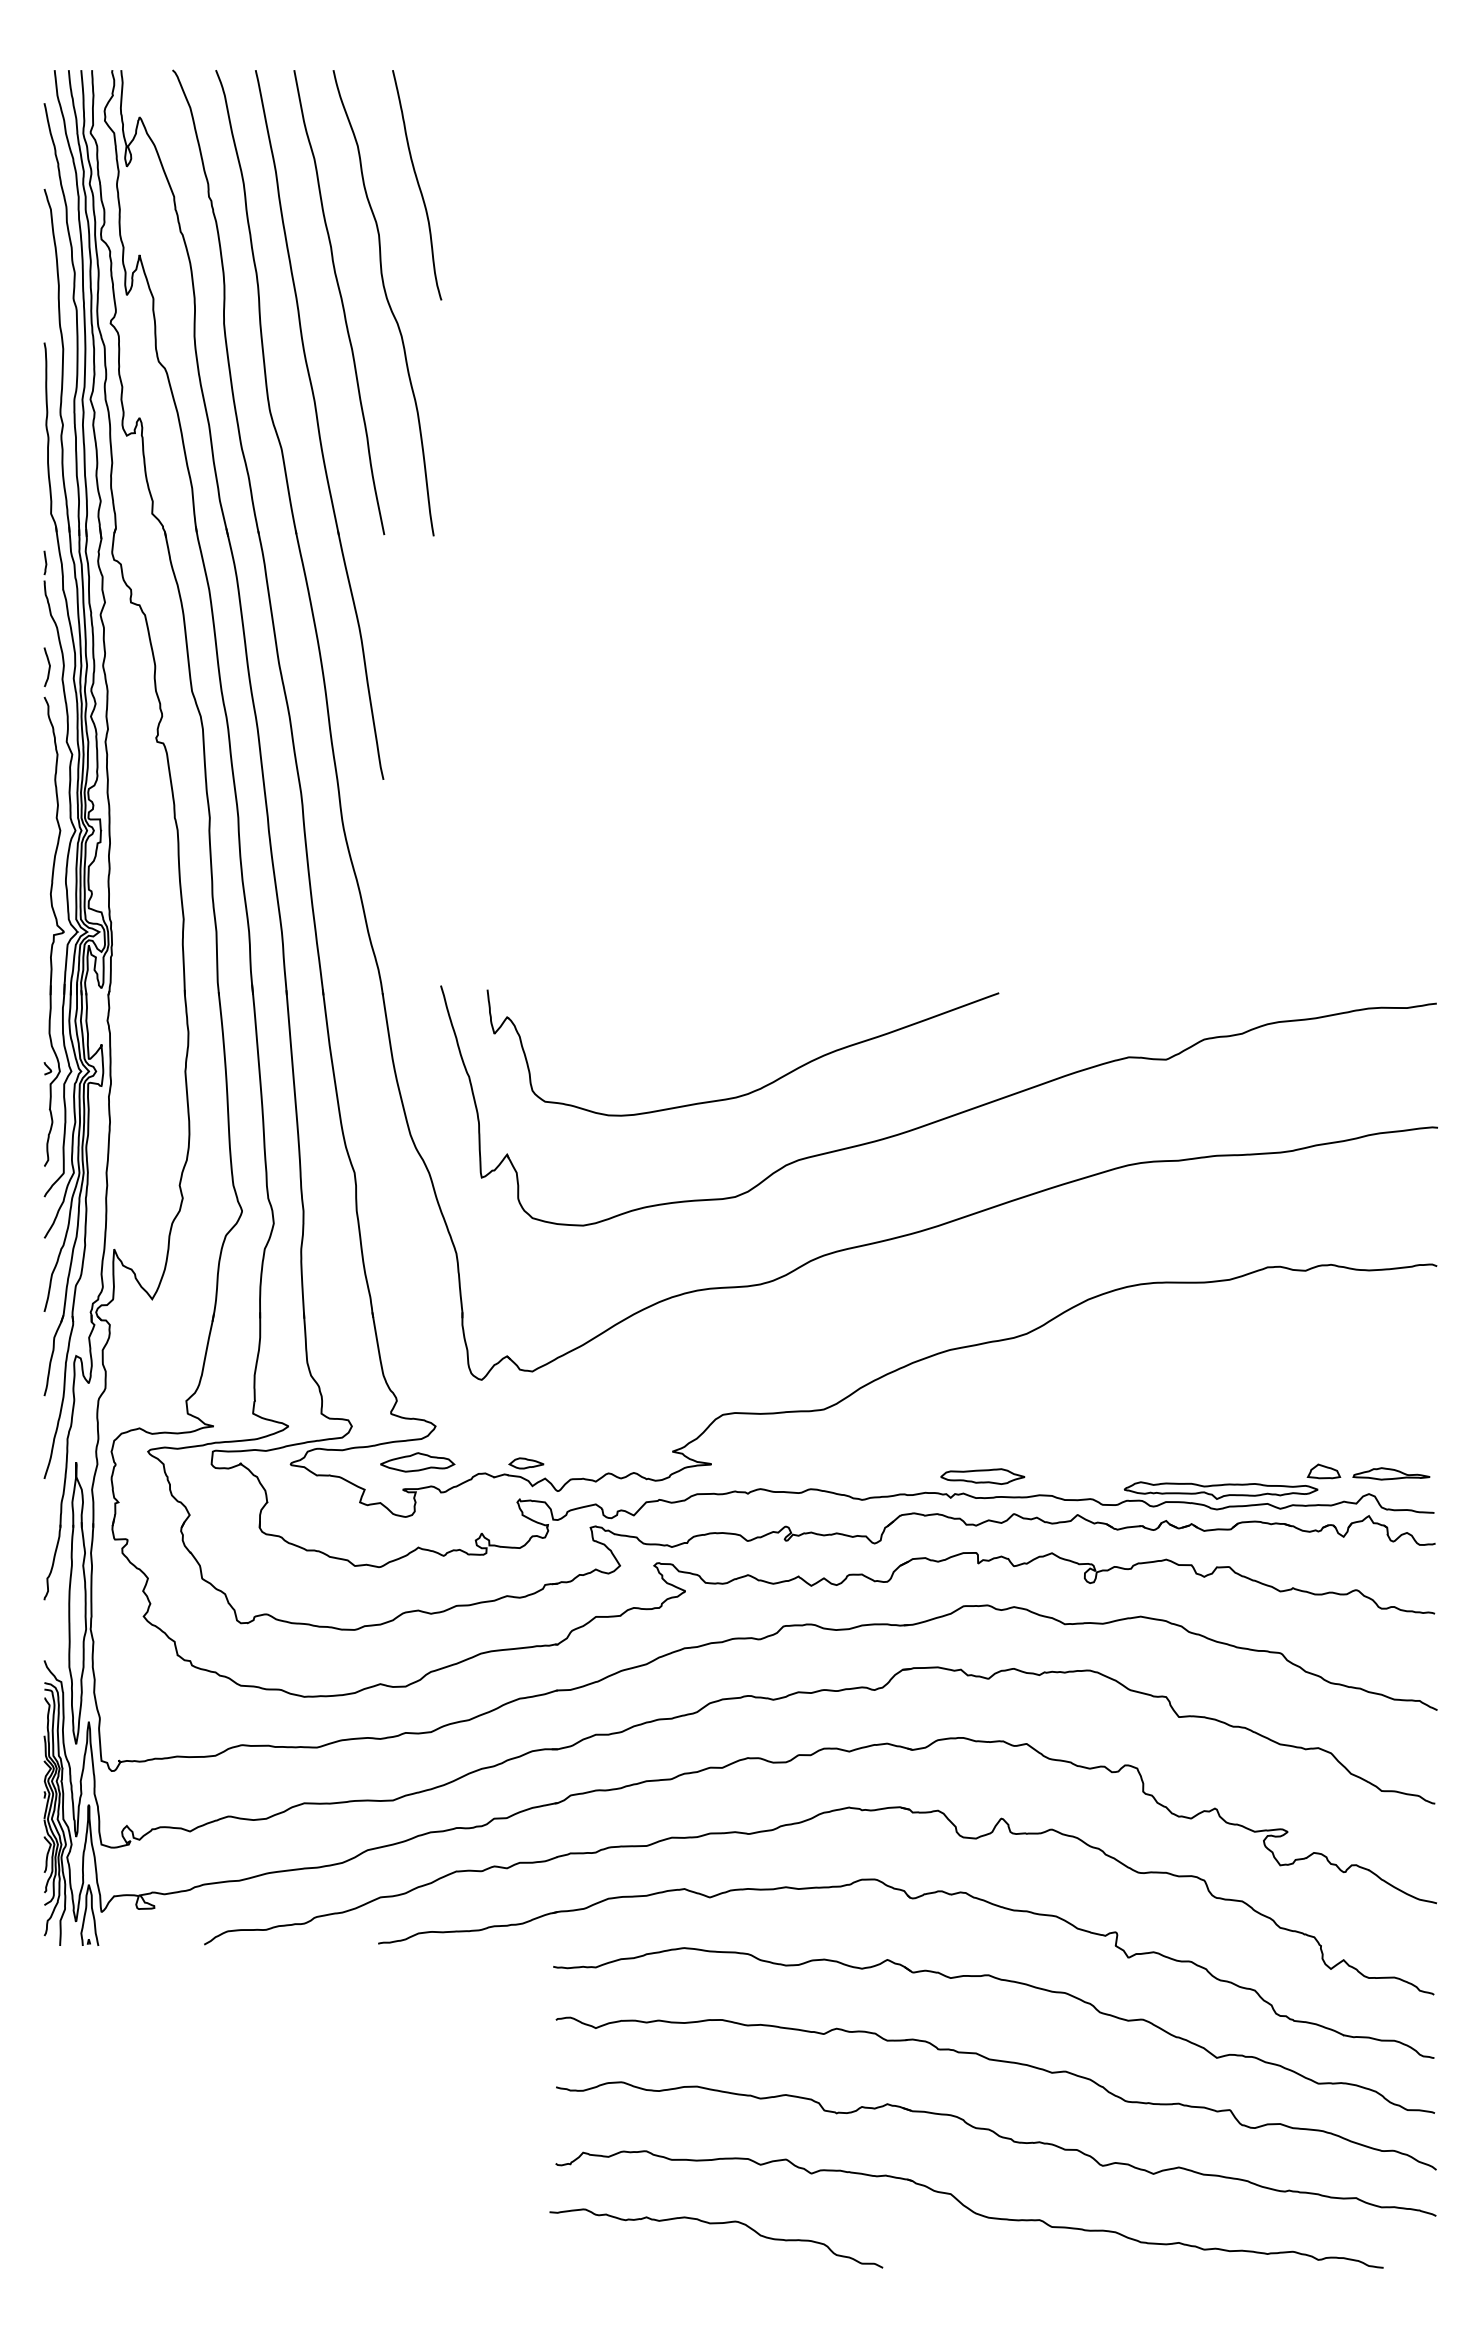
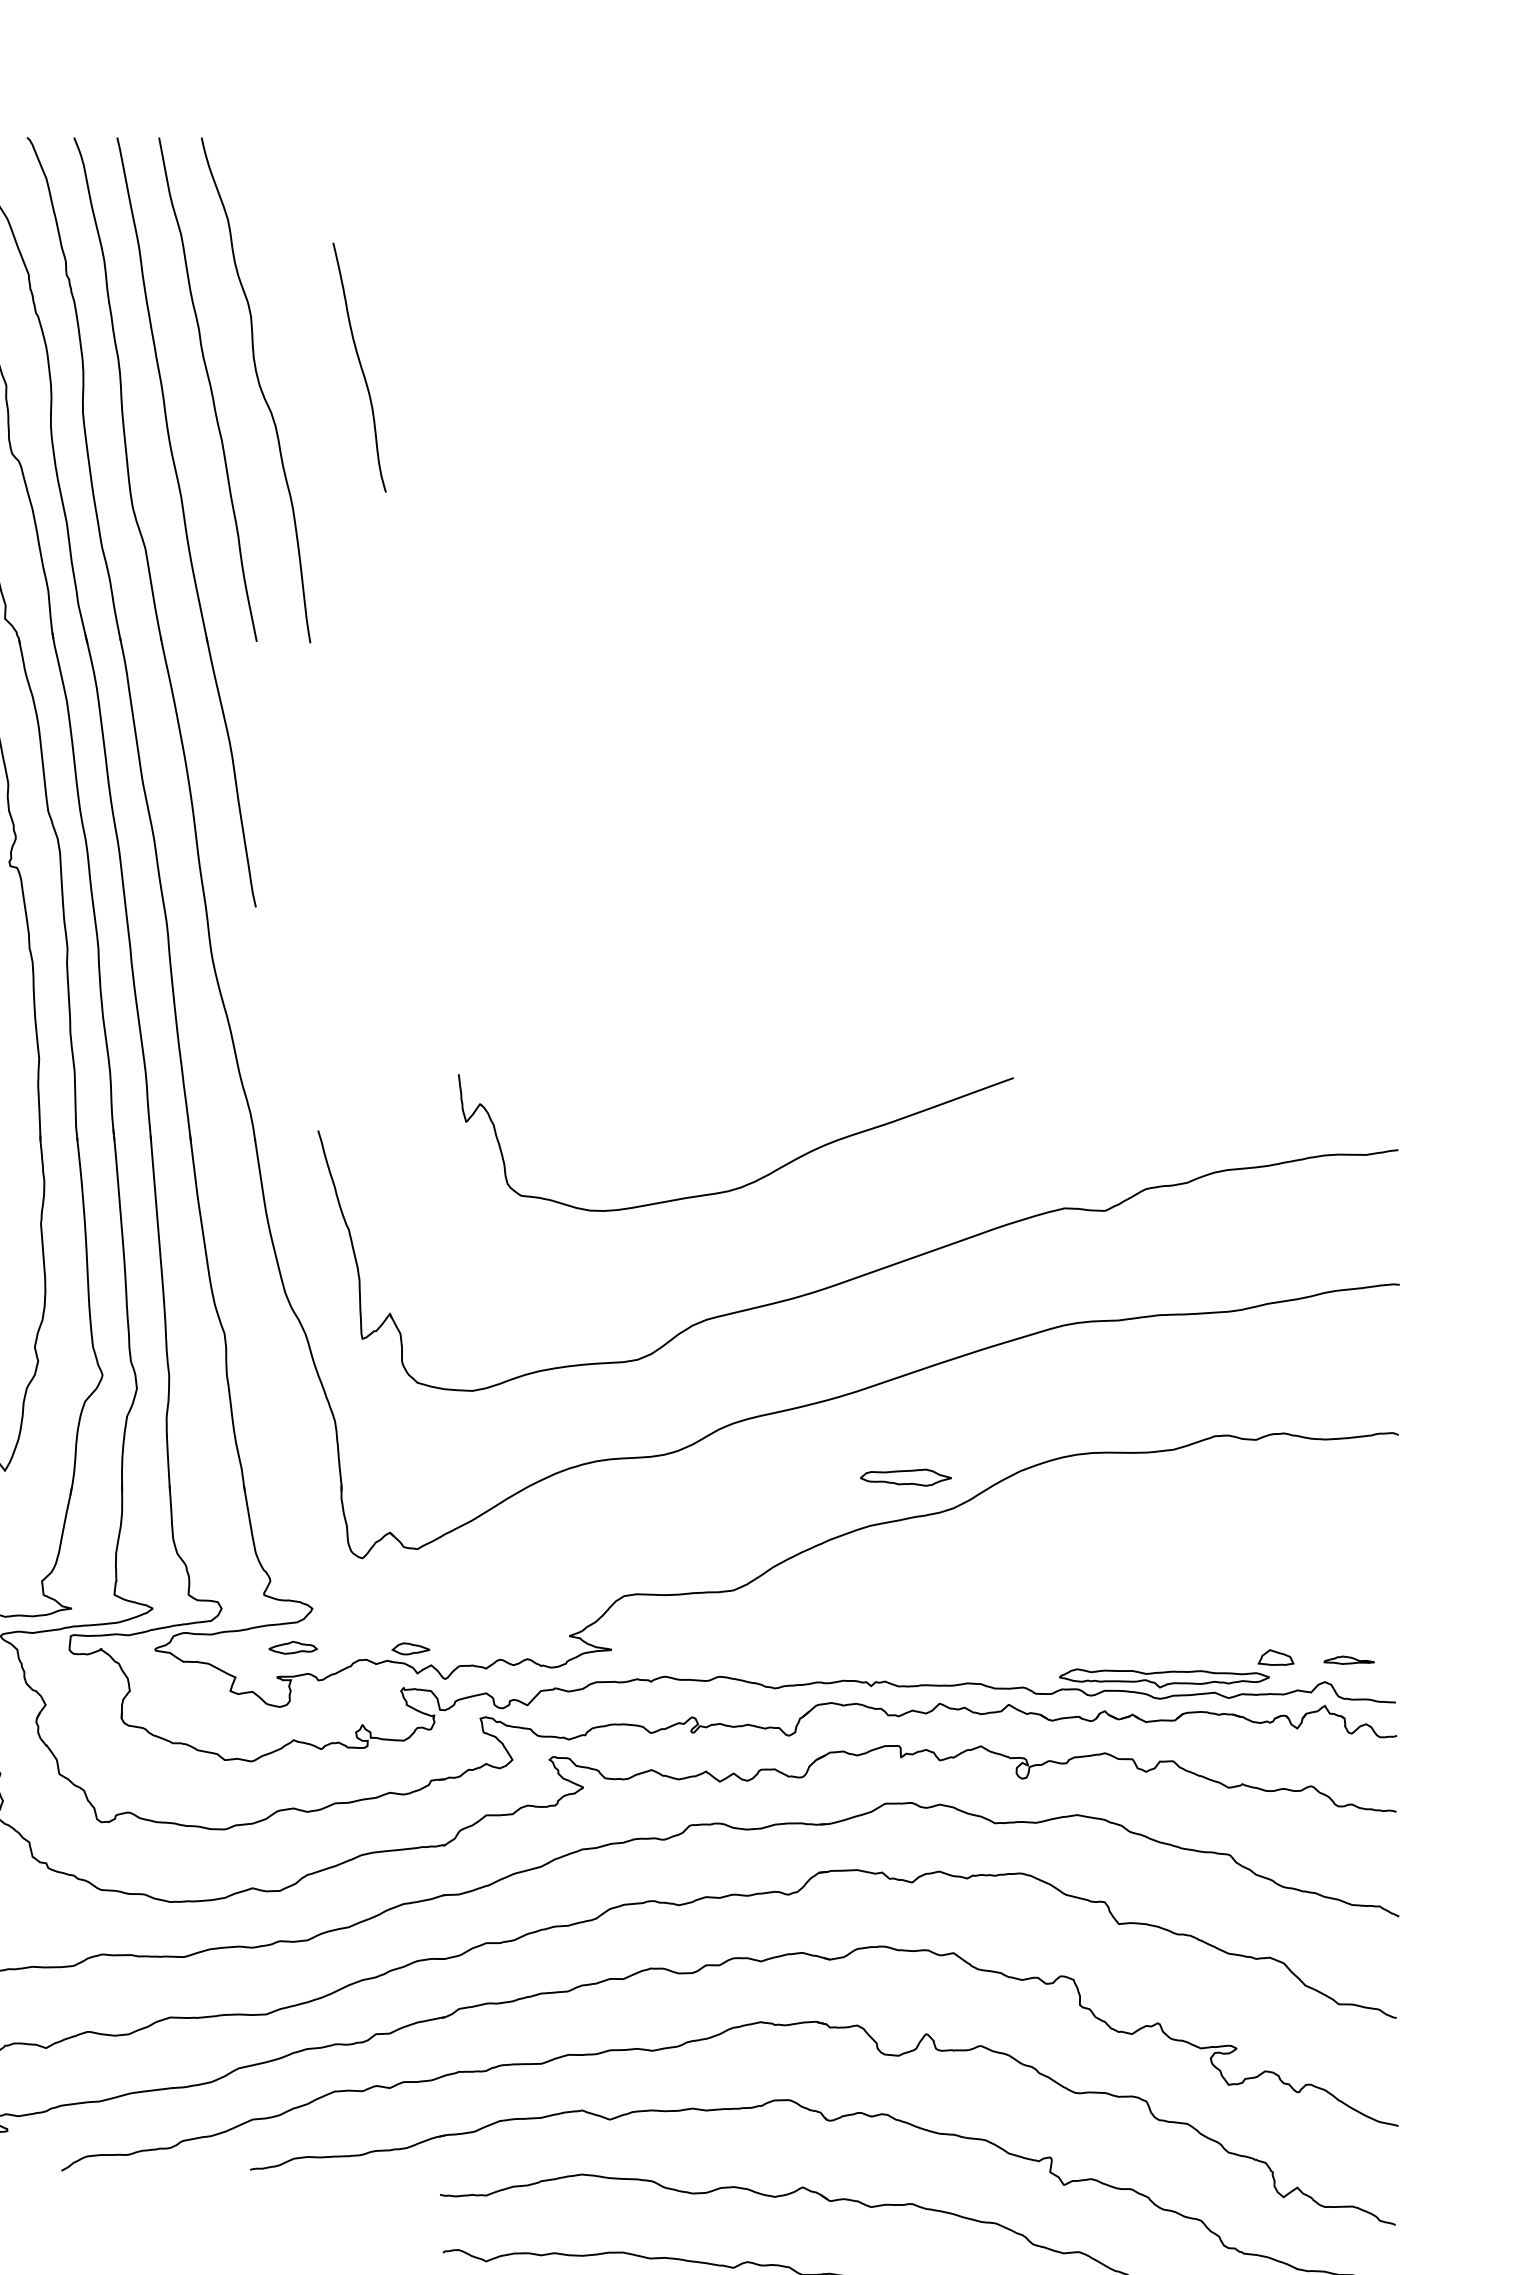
curve: (417, 184) -> (360, 366), moved
part: (755, 1089) -> (749, 1182), moved
part: (417, 1462) -> (292, 1647), size x0.6
part: (1391, 1473) -> (1349, 1659), size x0.6
part: (982, 1476) -> (905, 1477), moved

